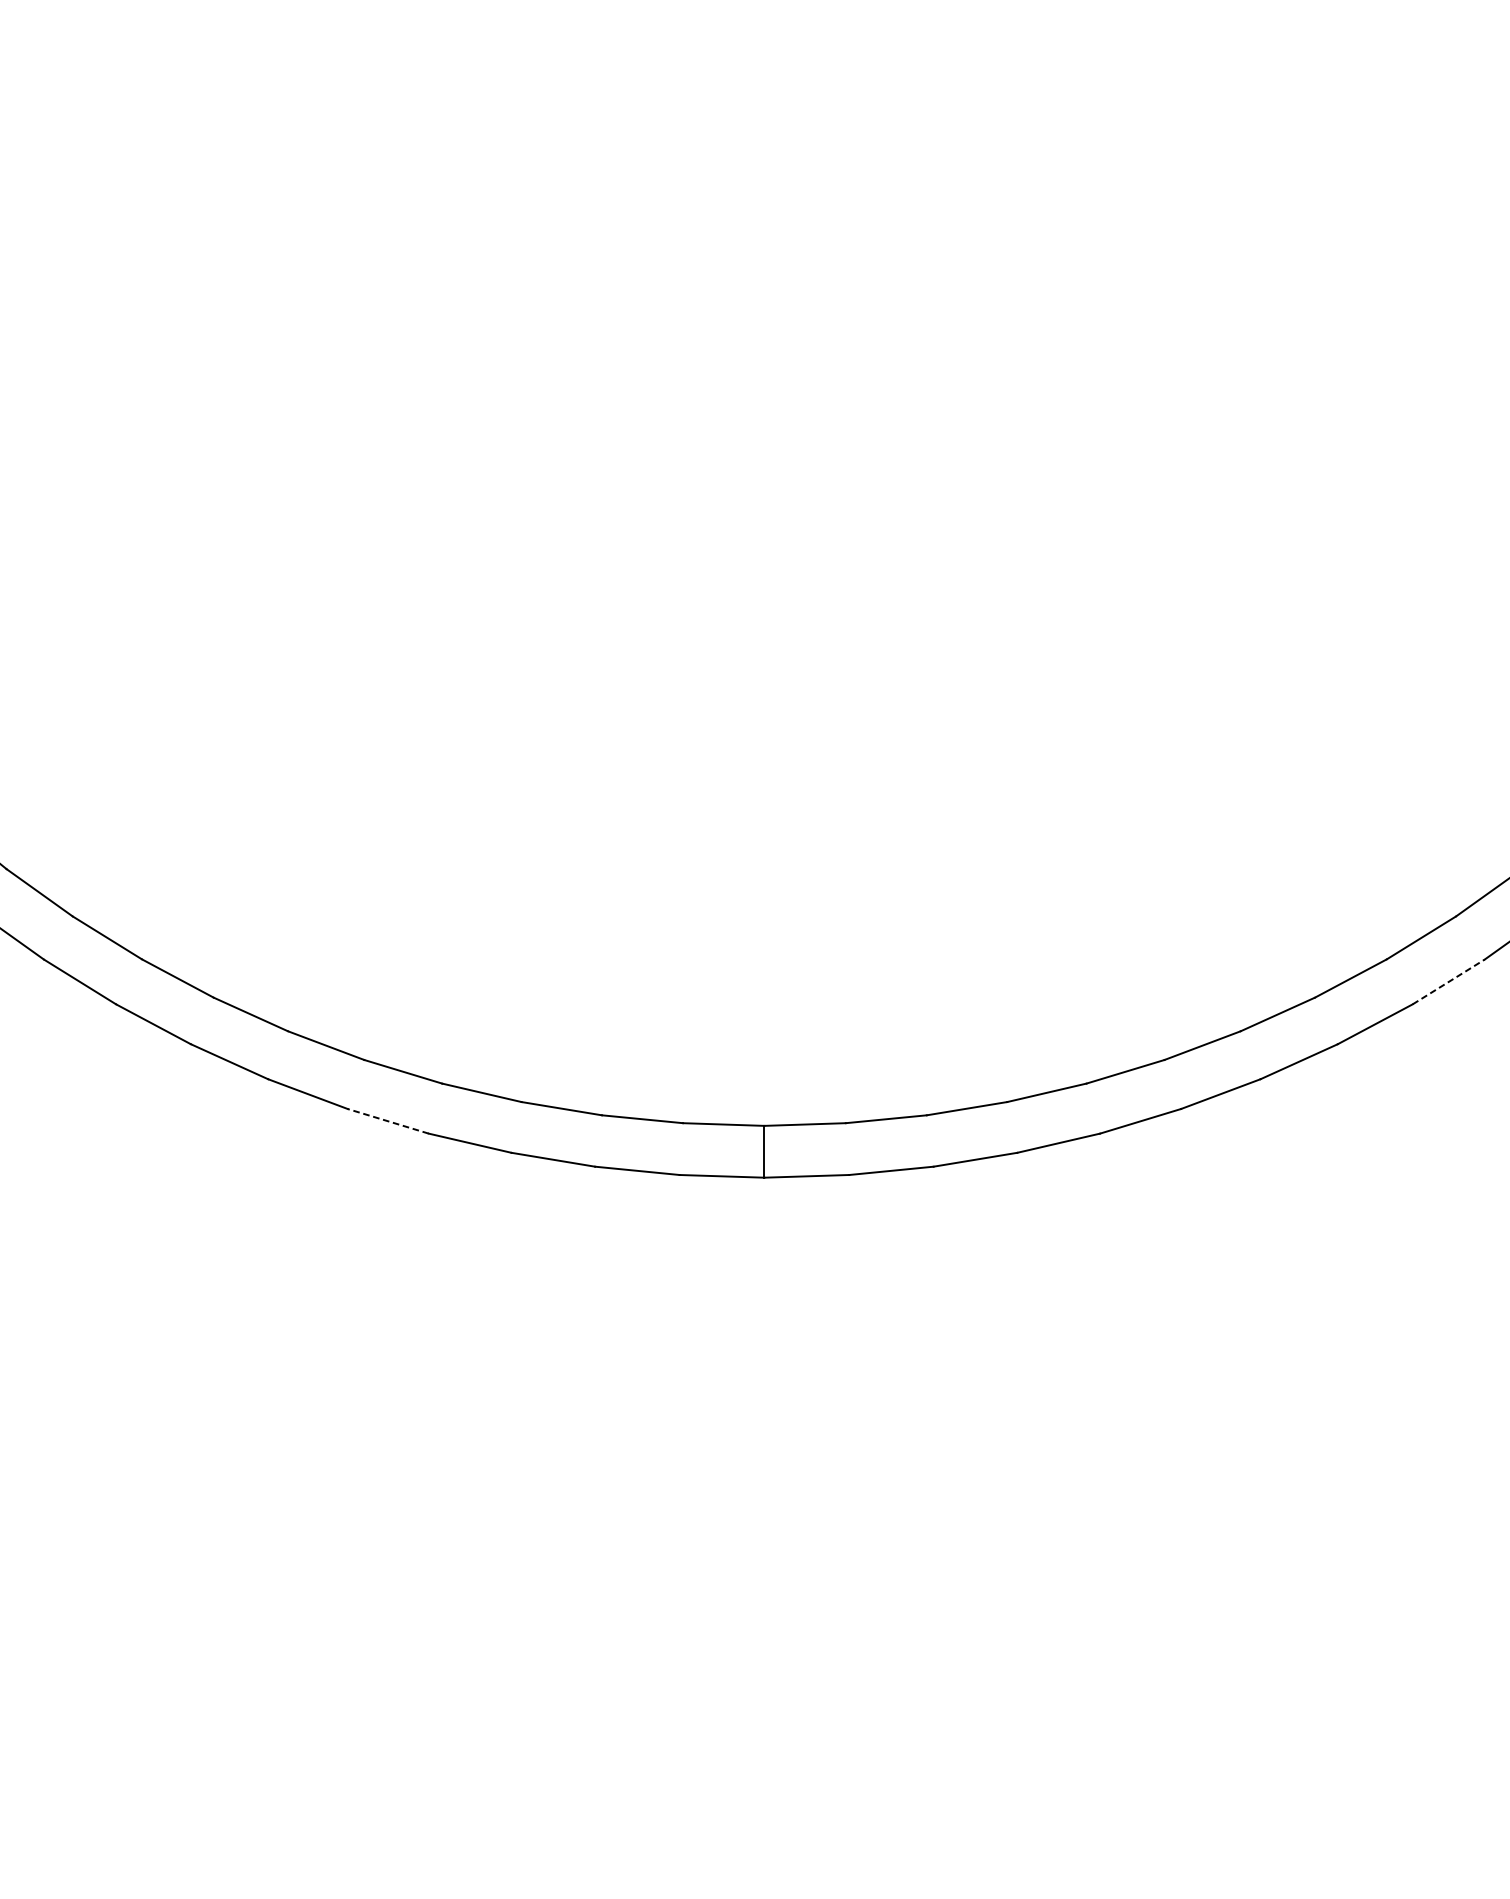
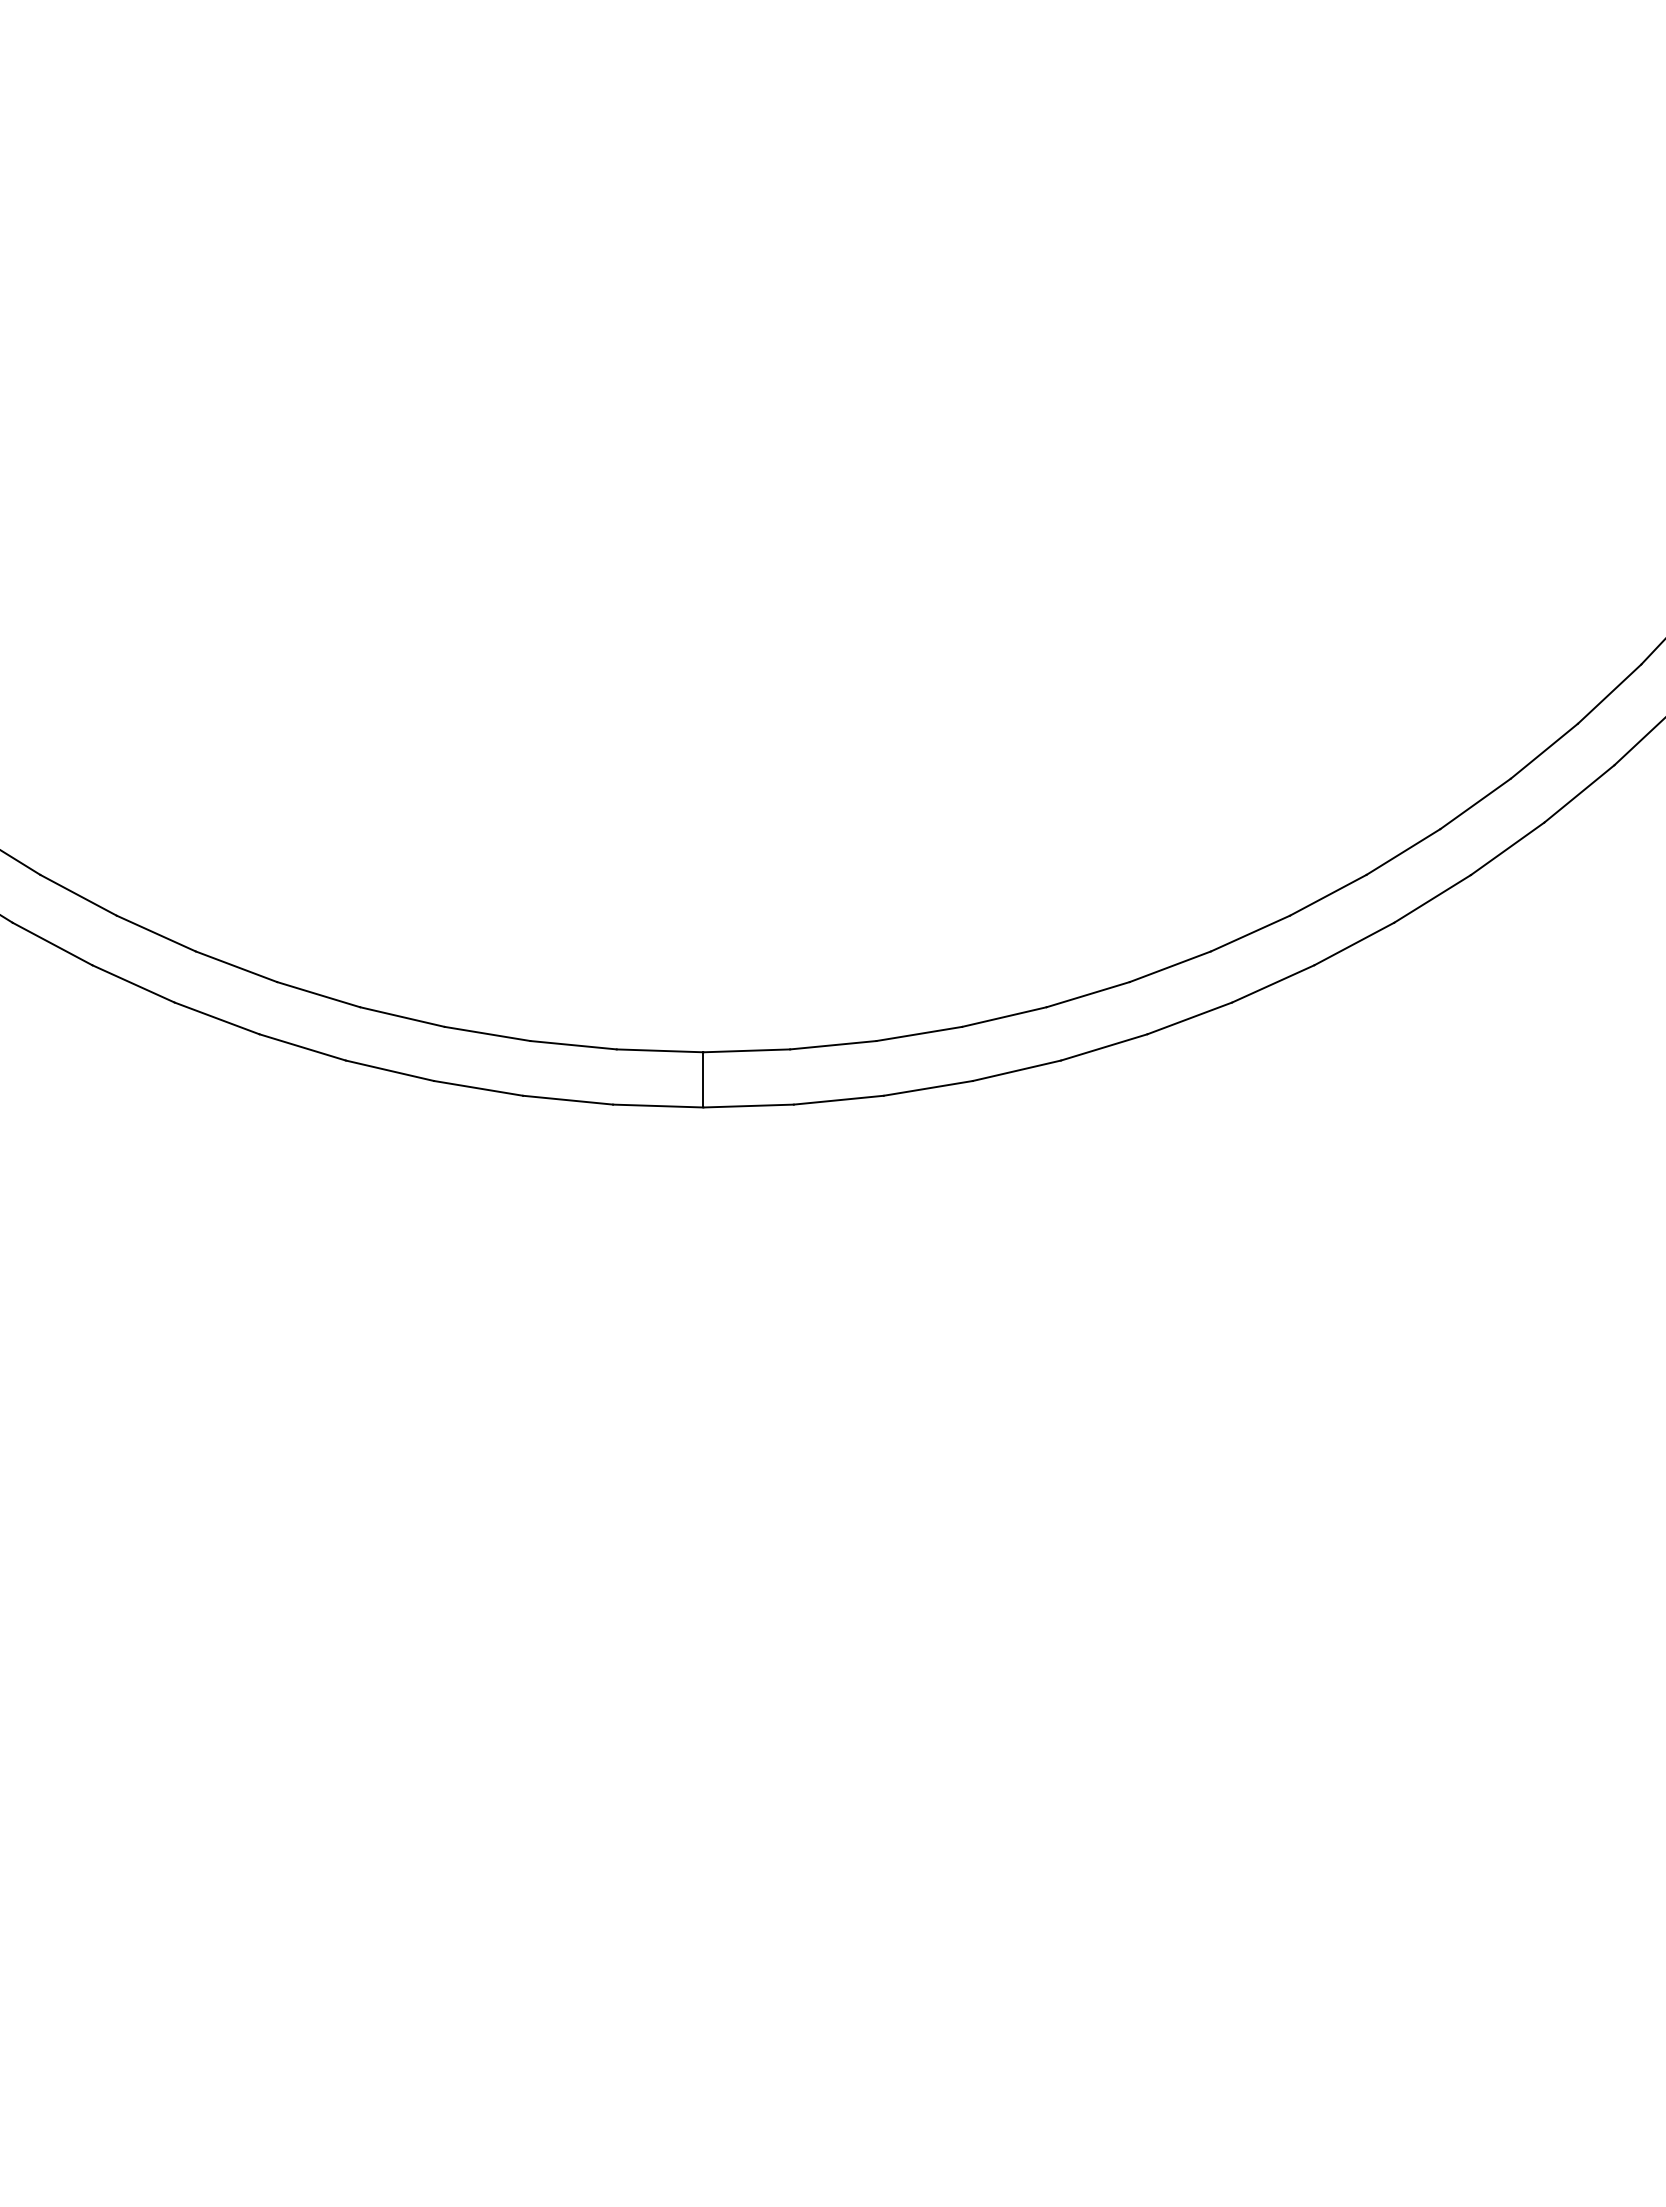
line: (1448, 981) -> (1432, 898), dashed -> solid
line: (388, 1121) -> (302, 1047), dashed -> solid

